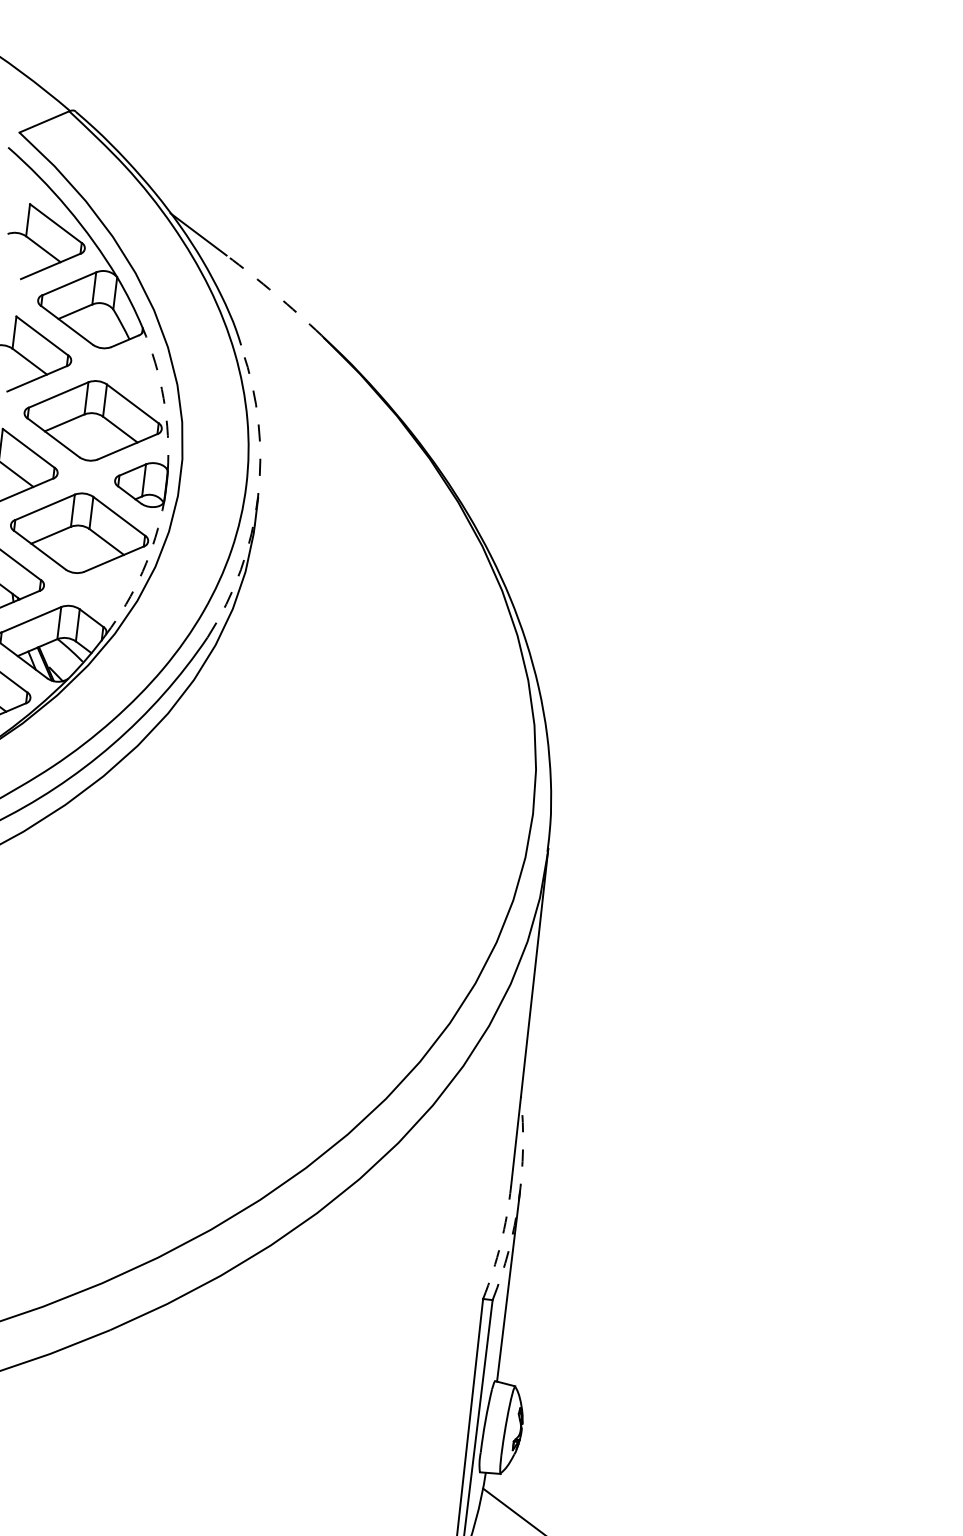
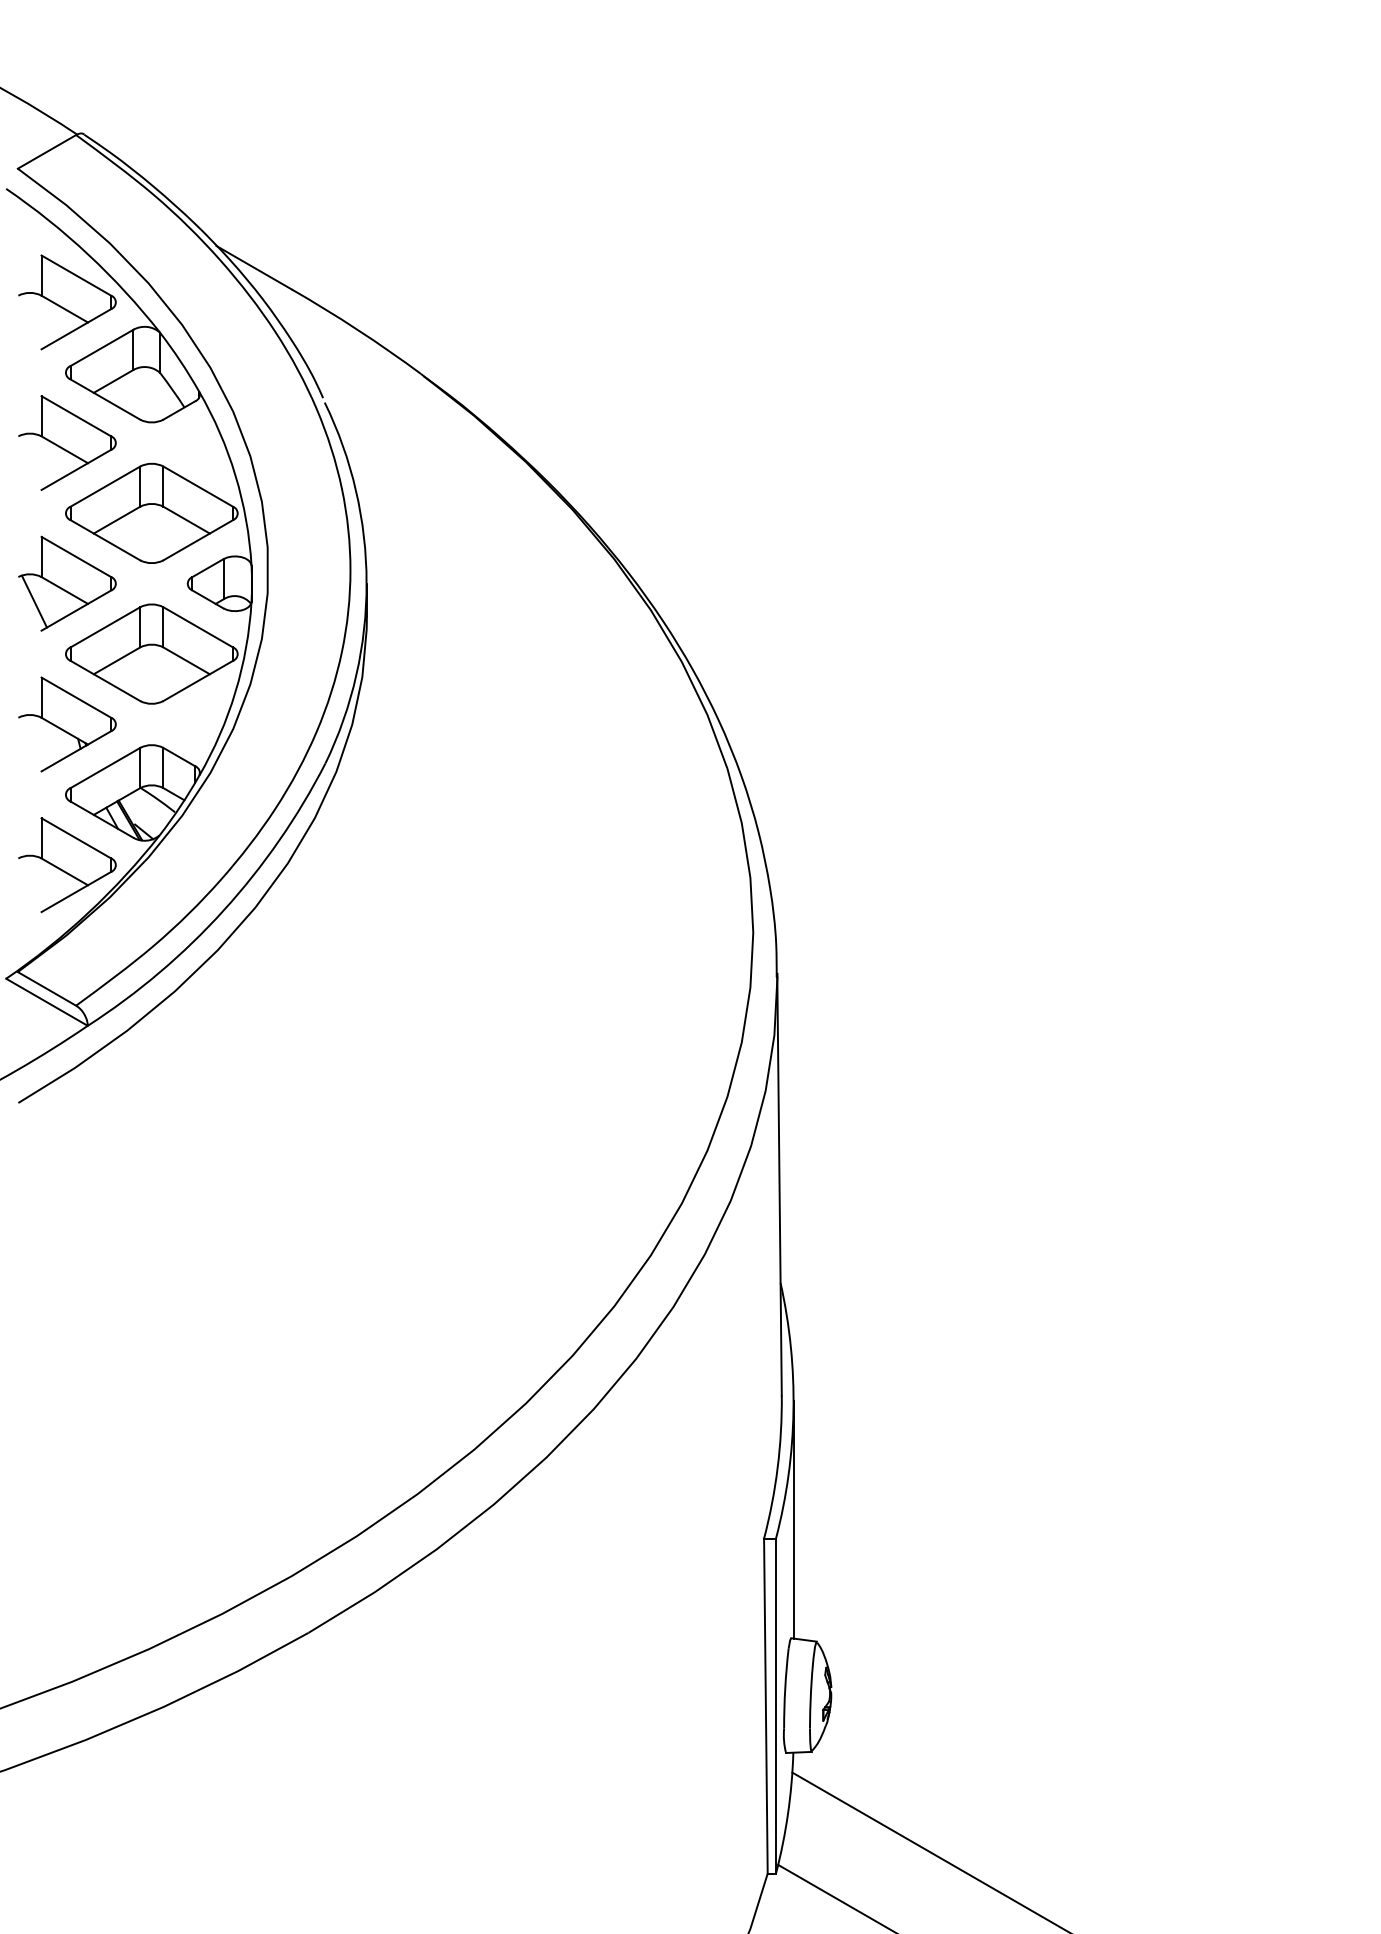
arc: (275, 293) -> (357, 329), dashed -> solid
arc: (163, 398) -> (235, 475), dashed -> solid
arc: (257, 497) -> (366, 583), dashed -> solid
arc: (142, 571) -> (235, 692), dashed -> solid
arc: (518, 1200) -> (793, 1411), dashed -> solid
arc: (500, 1243) -> (777, 1467), dashed -> solid

